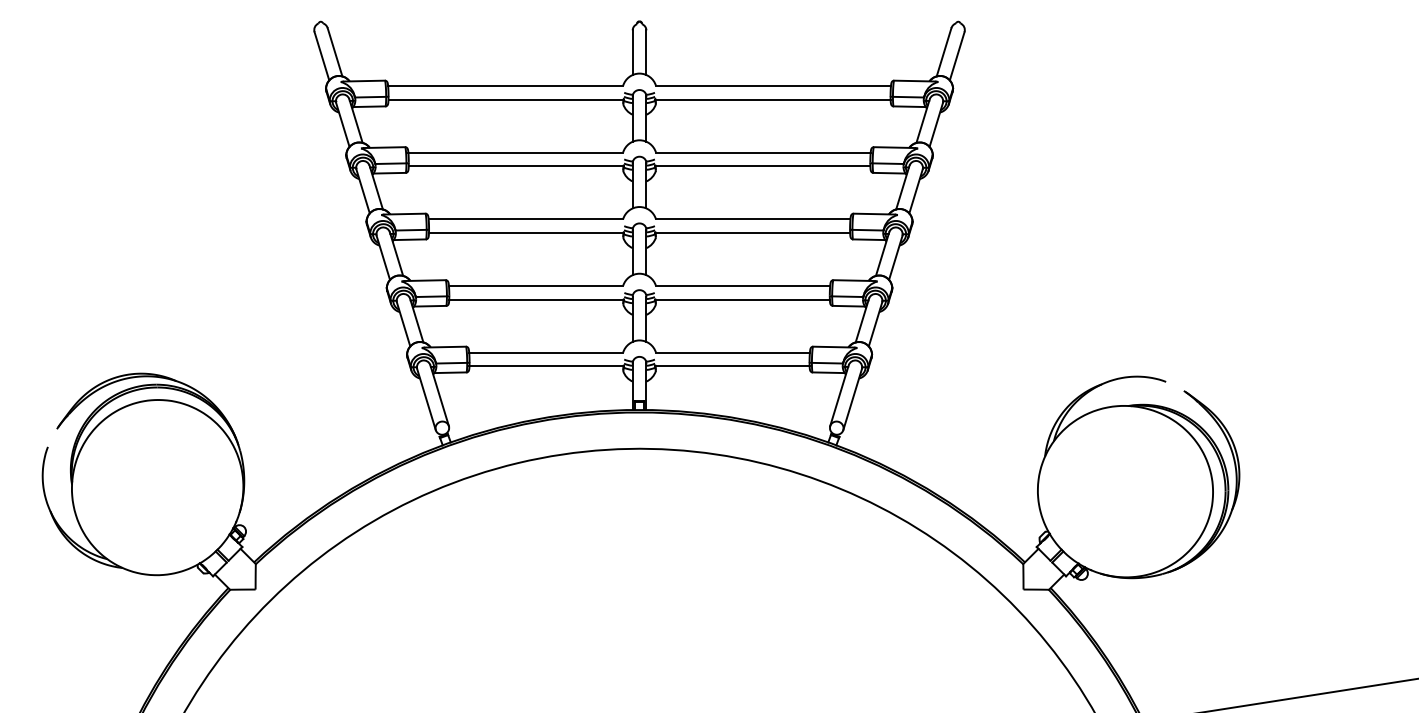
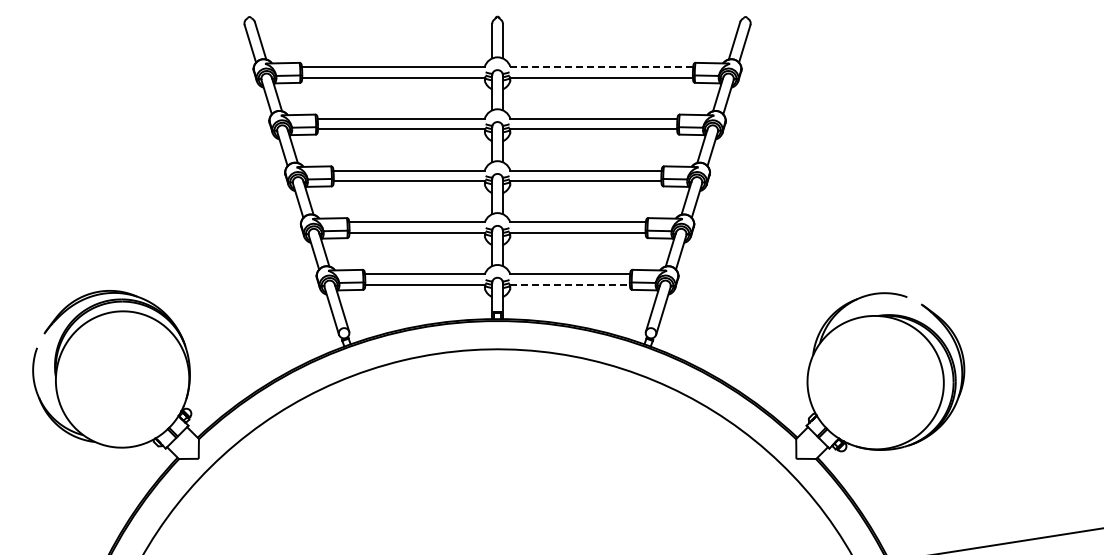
line: (773, 85) -> (601, 66), solid -> dashed
line: (733, 366) -> (570, 285), solid -> dashed

